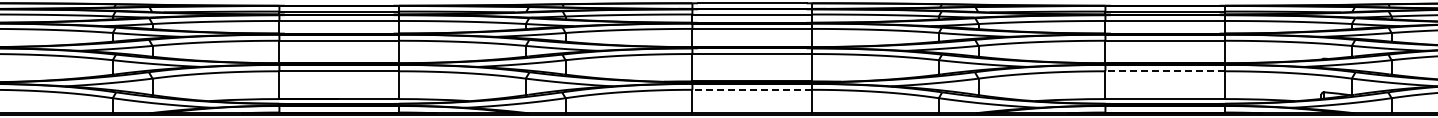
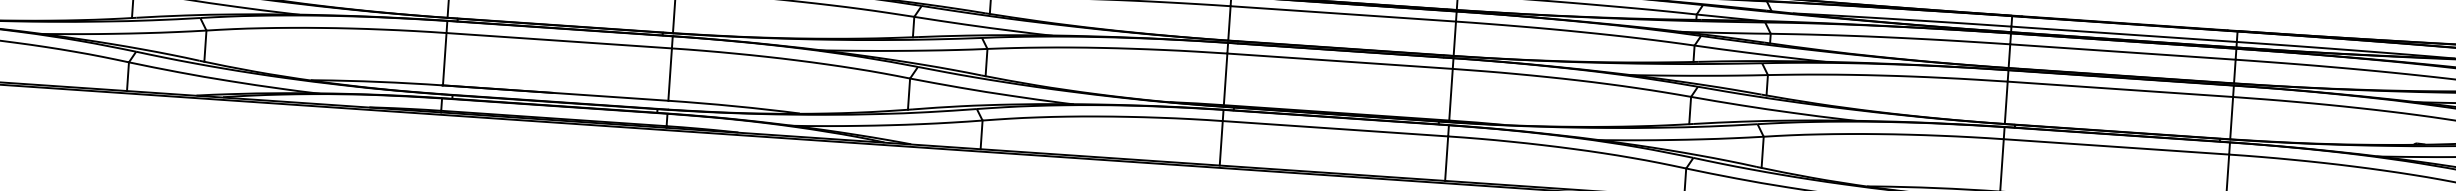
line: (1165, 71) -> (2116, 147), dashed -> solid
line: (752, 89) -> (1336, 128), dashed -> solid

